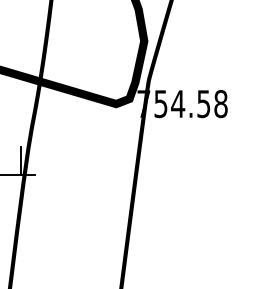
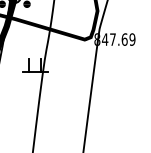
text: (181, 103) -> (114, 39), 754.58 -> 847.69

